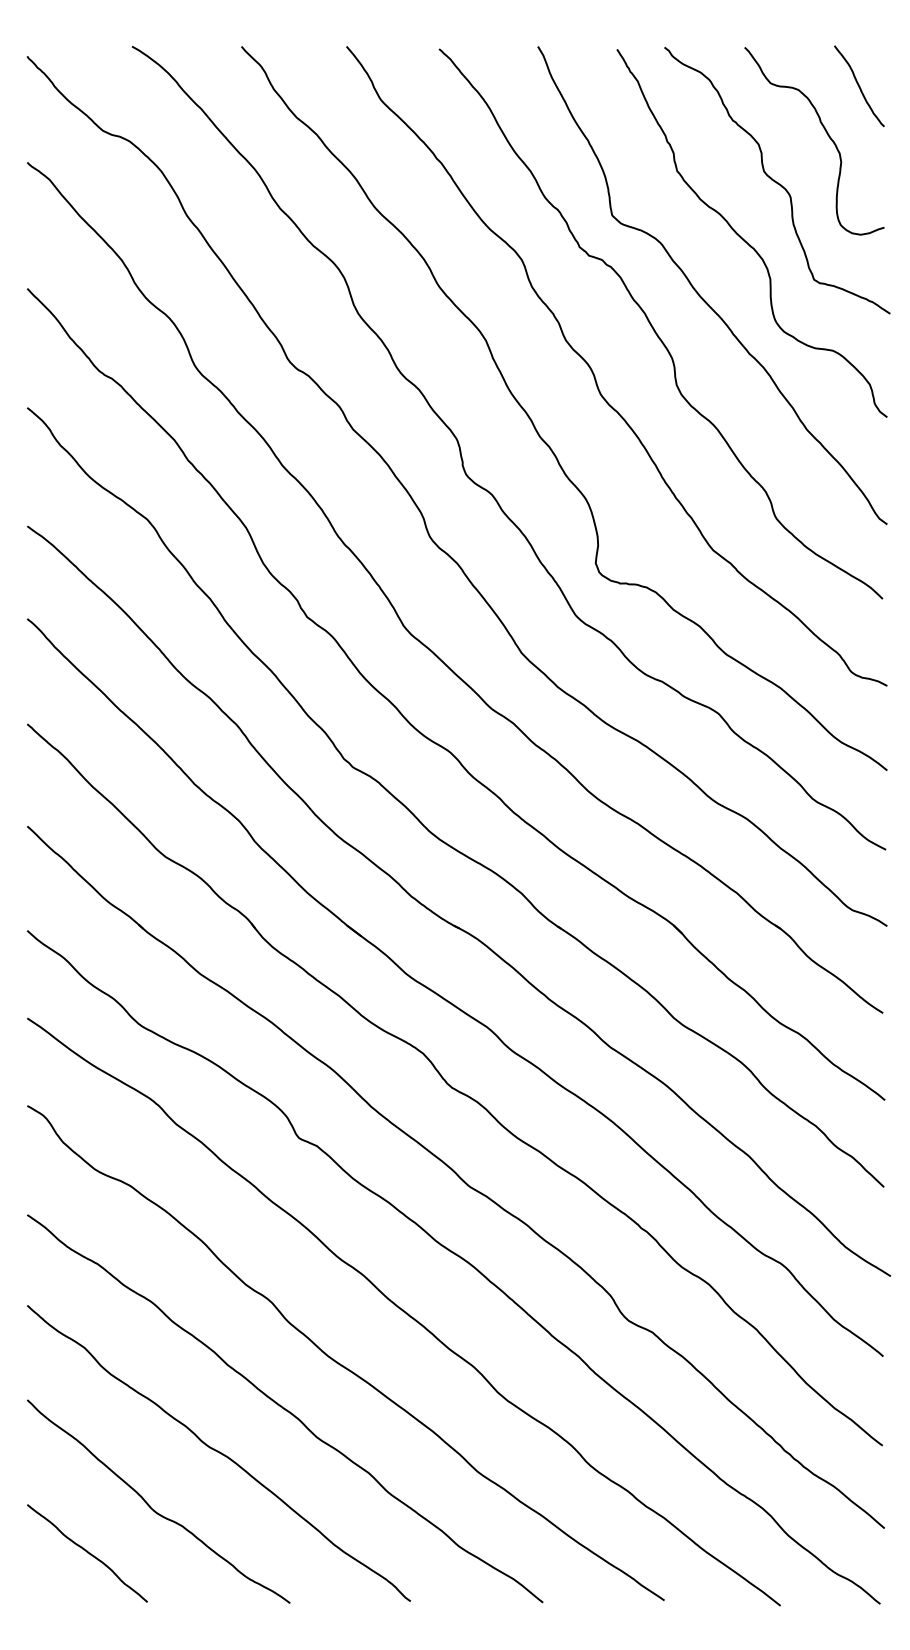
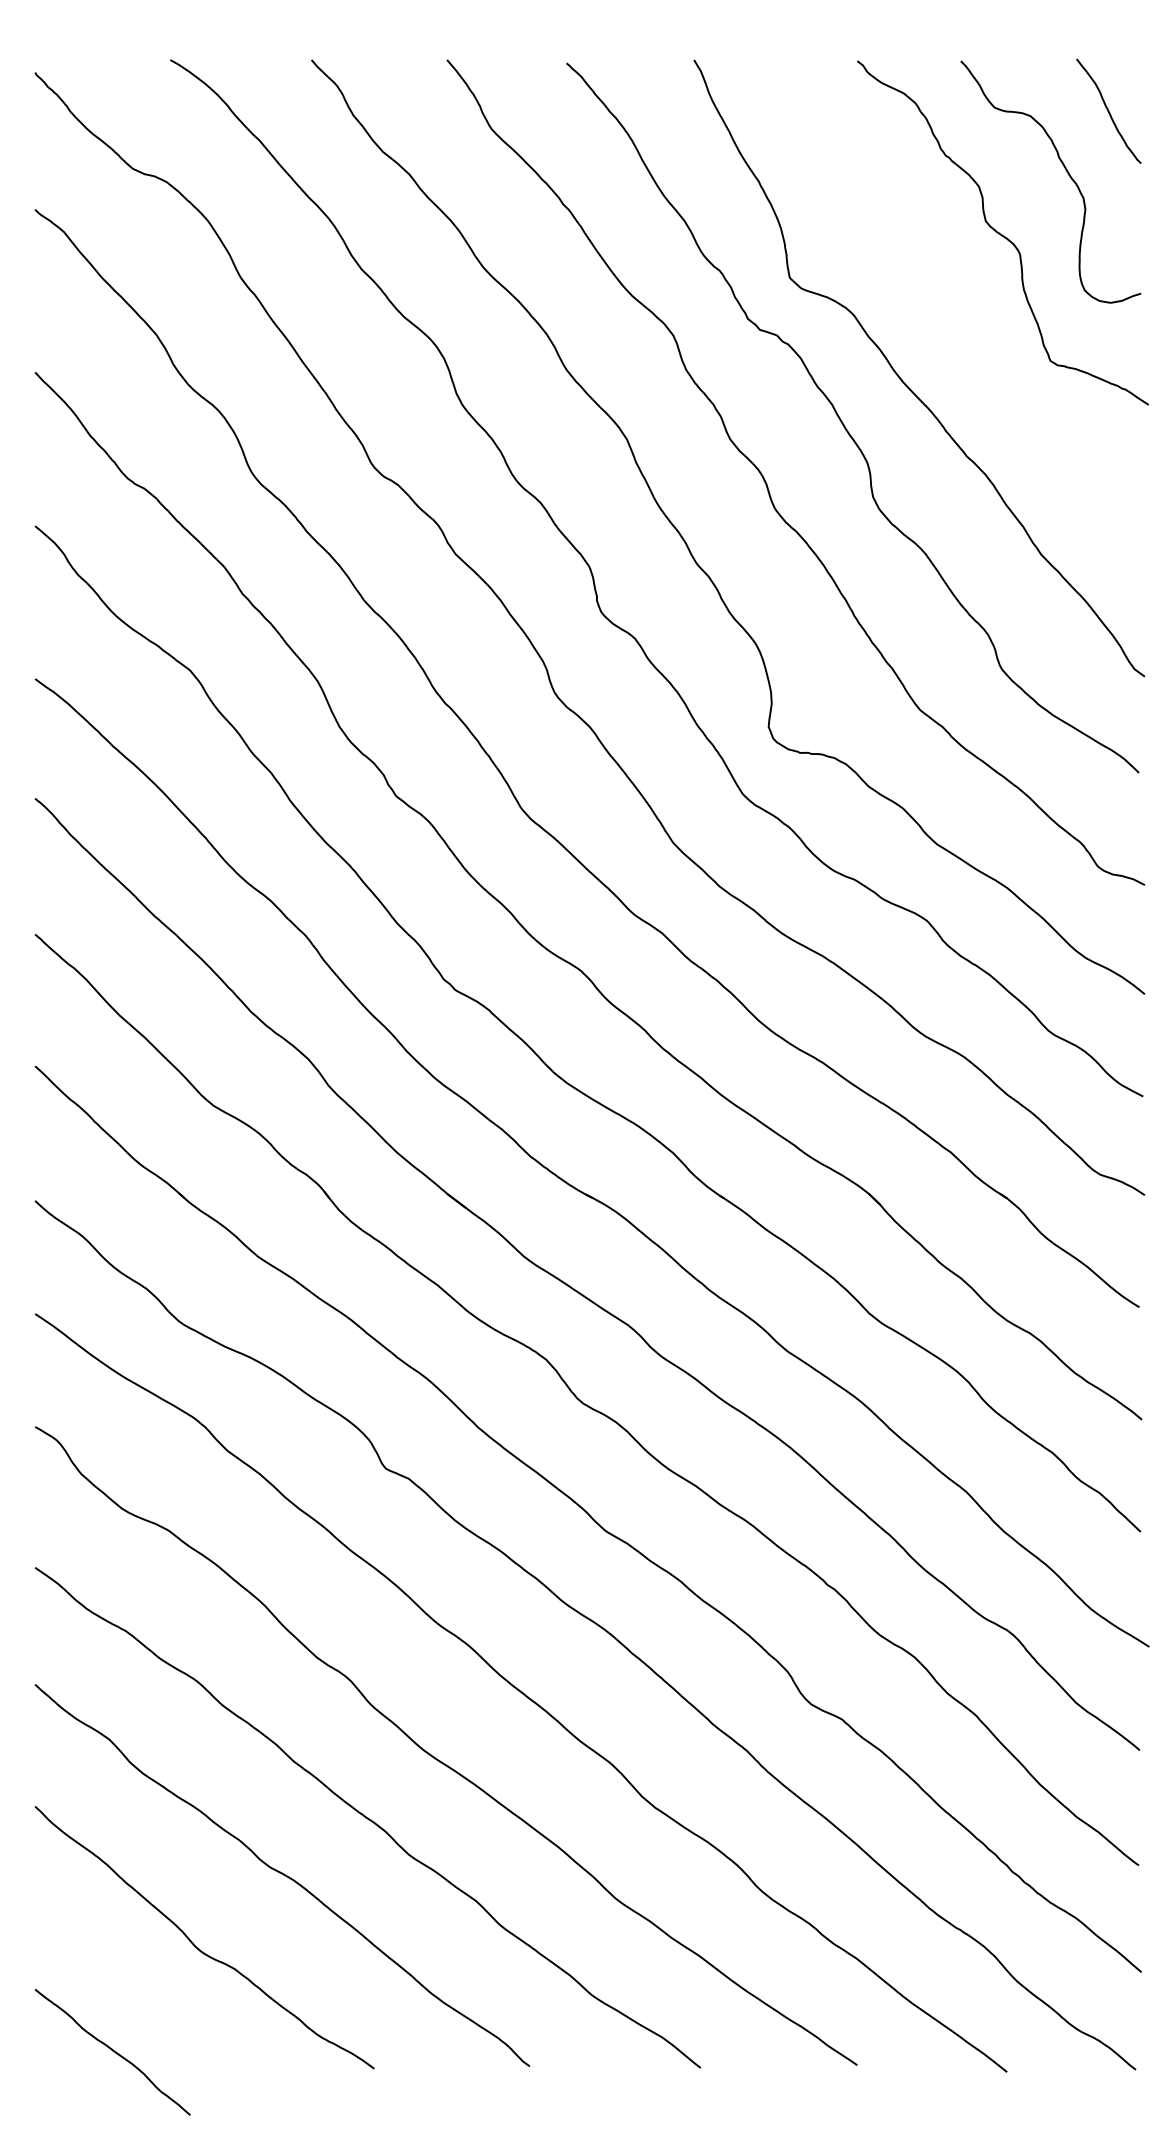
curve: (744, 239) -> (960, 308), removed
curve: (87, 1553) -> (112, 2052), moved

